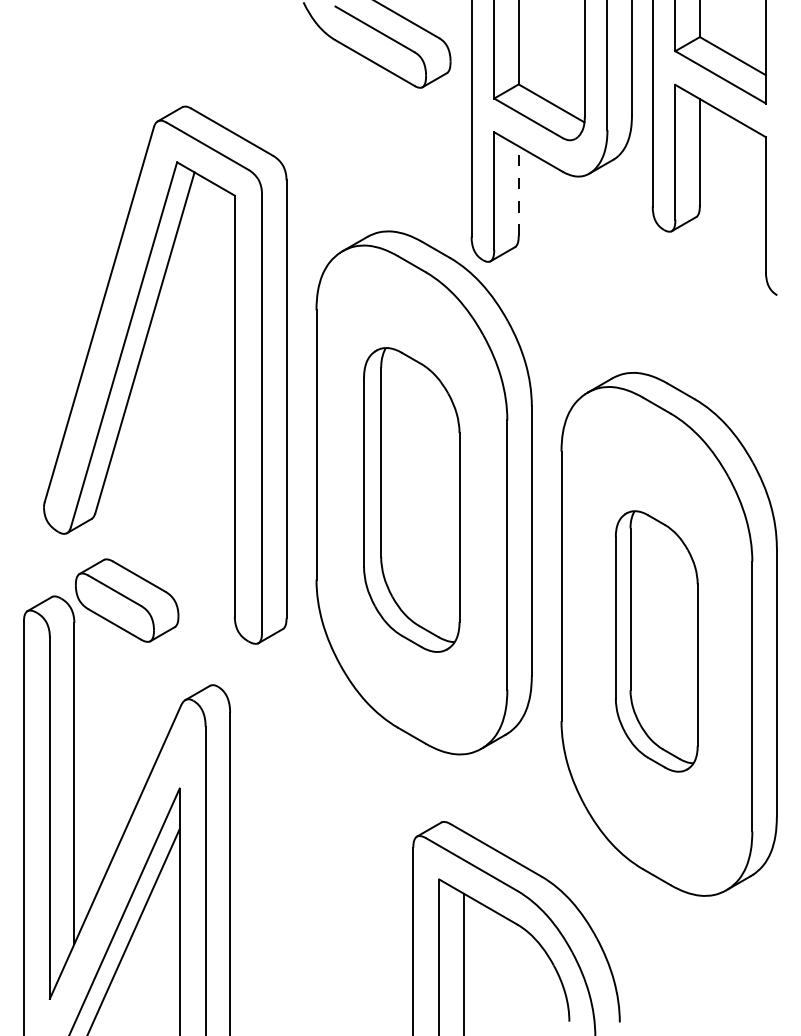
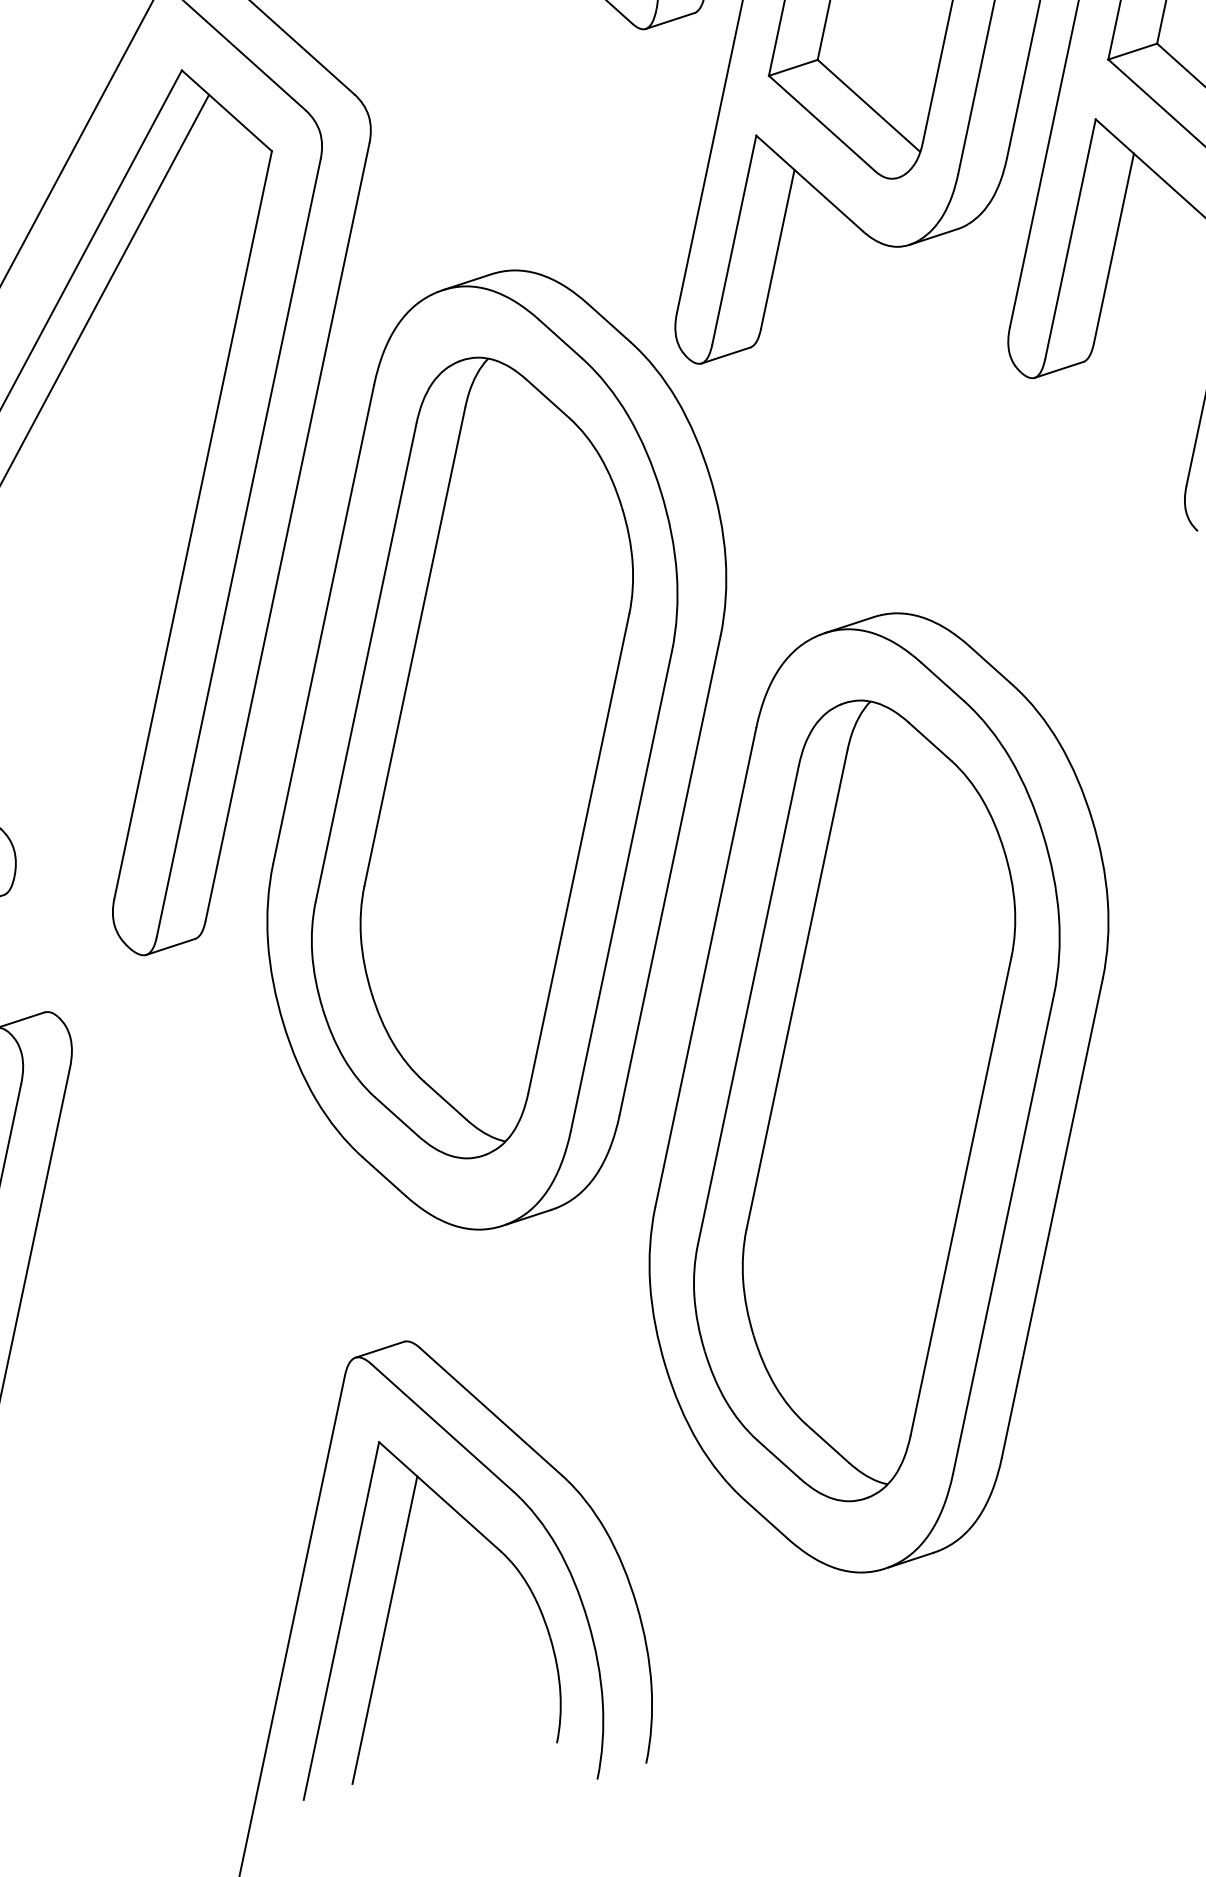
line: (518, 191) -> (777, 249), dashed -> solid
part: (411, 499) -> (471, 756), size x1.43
part: (656, 641) -> (853, 1100), size x1.67

